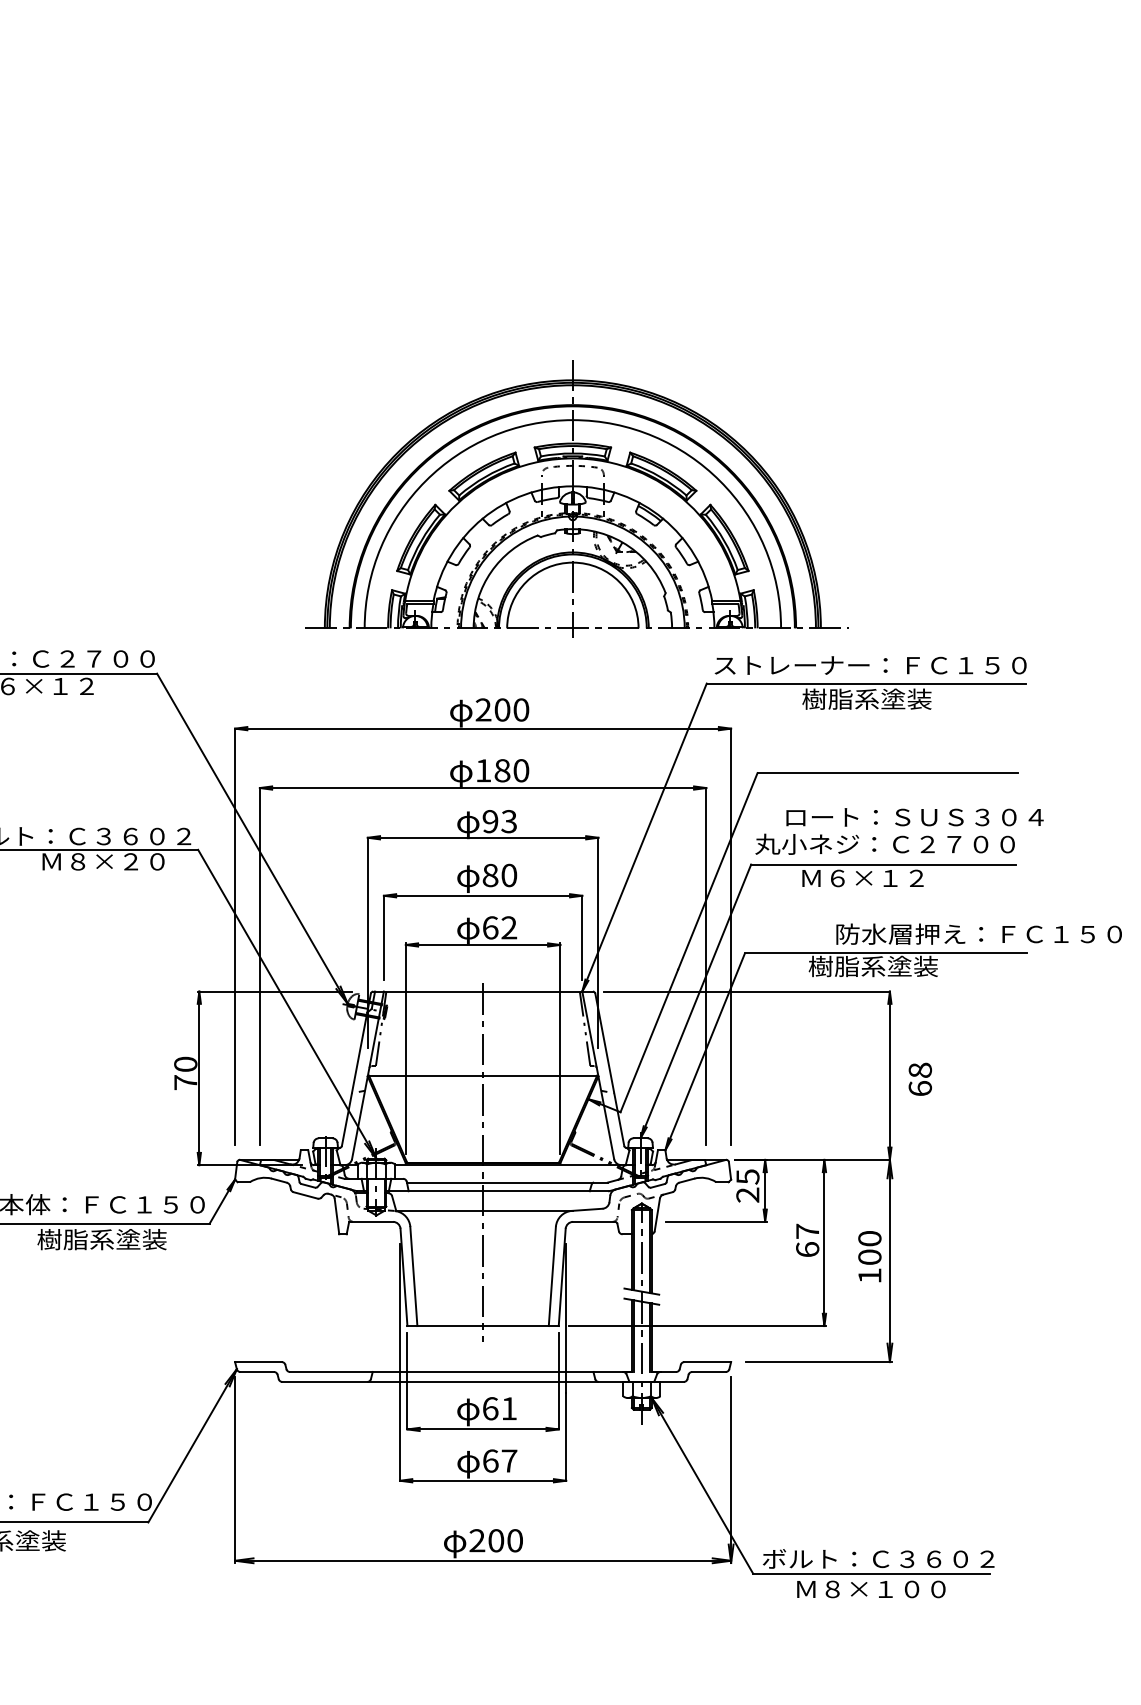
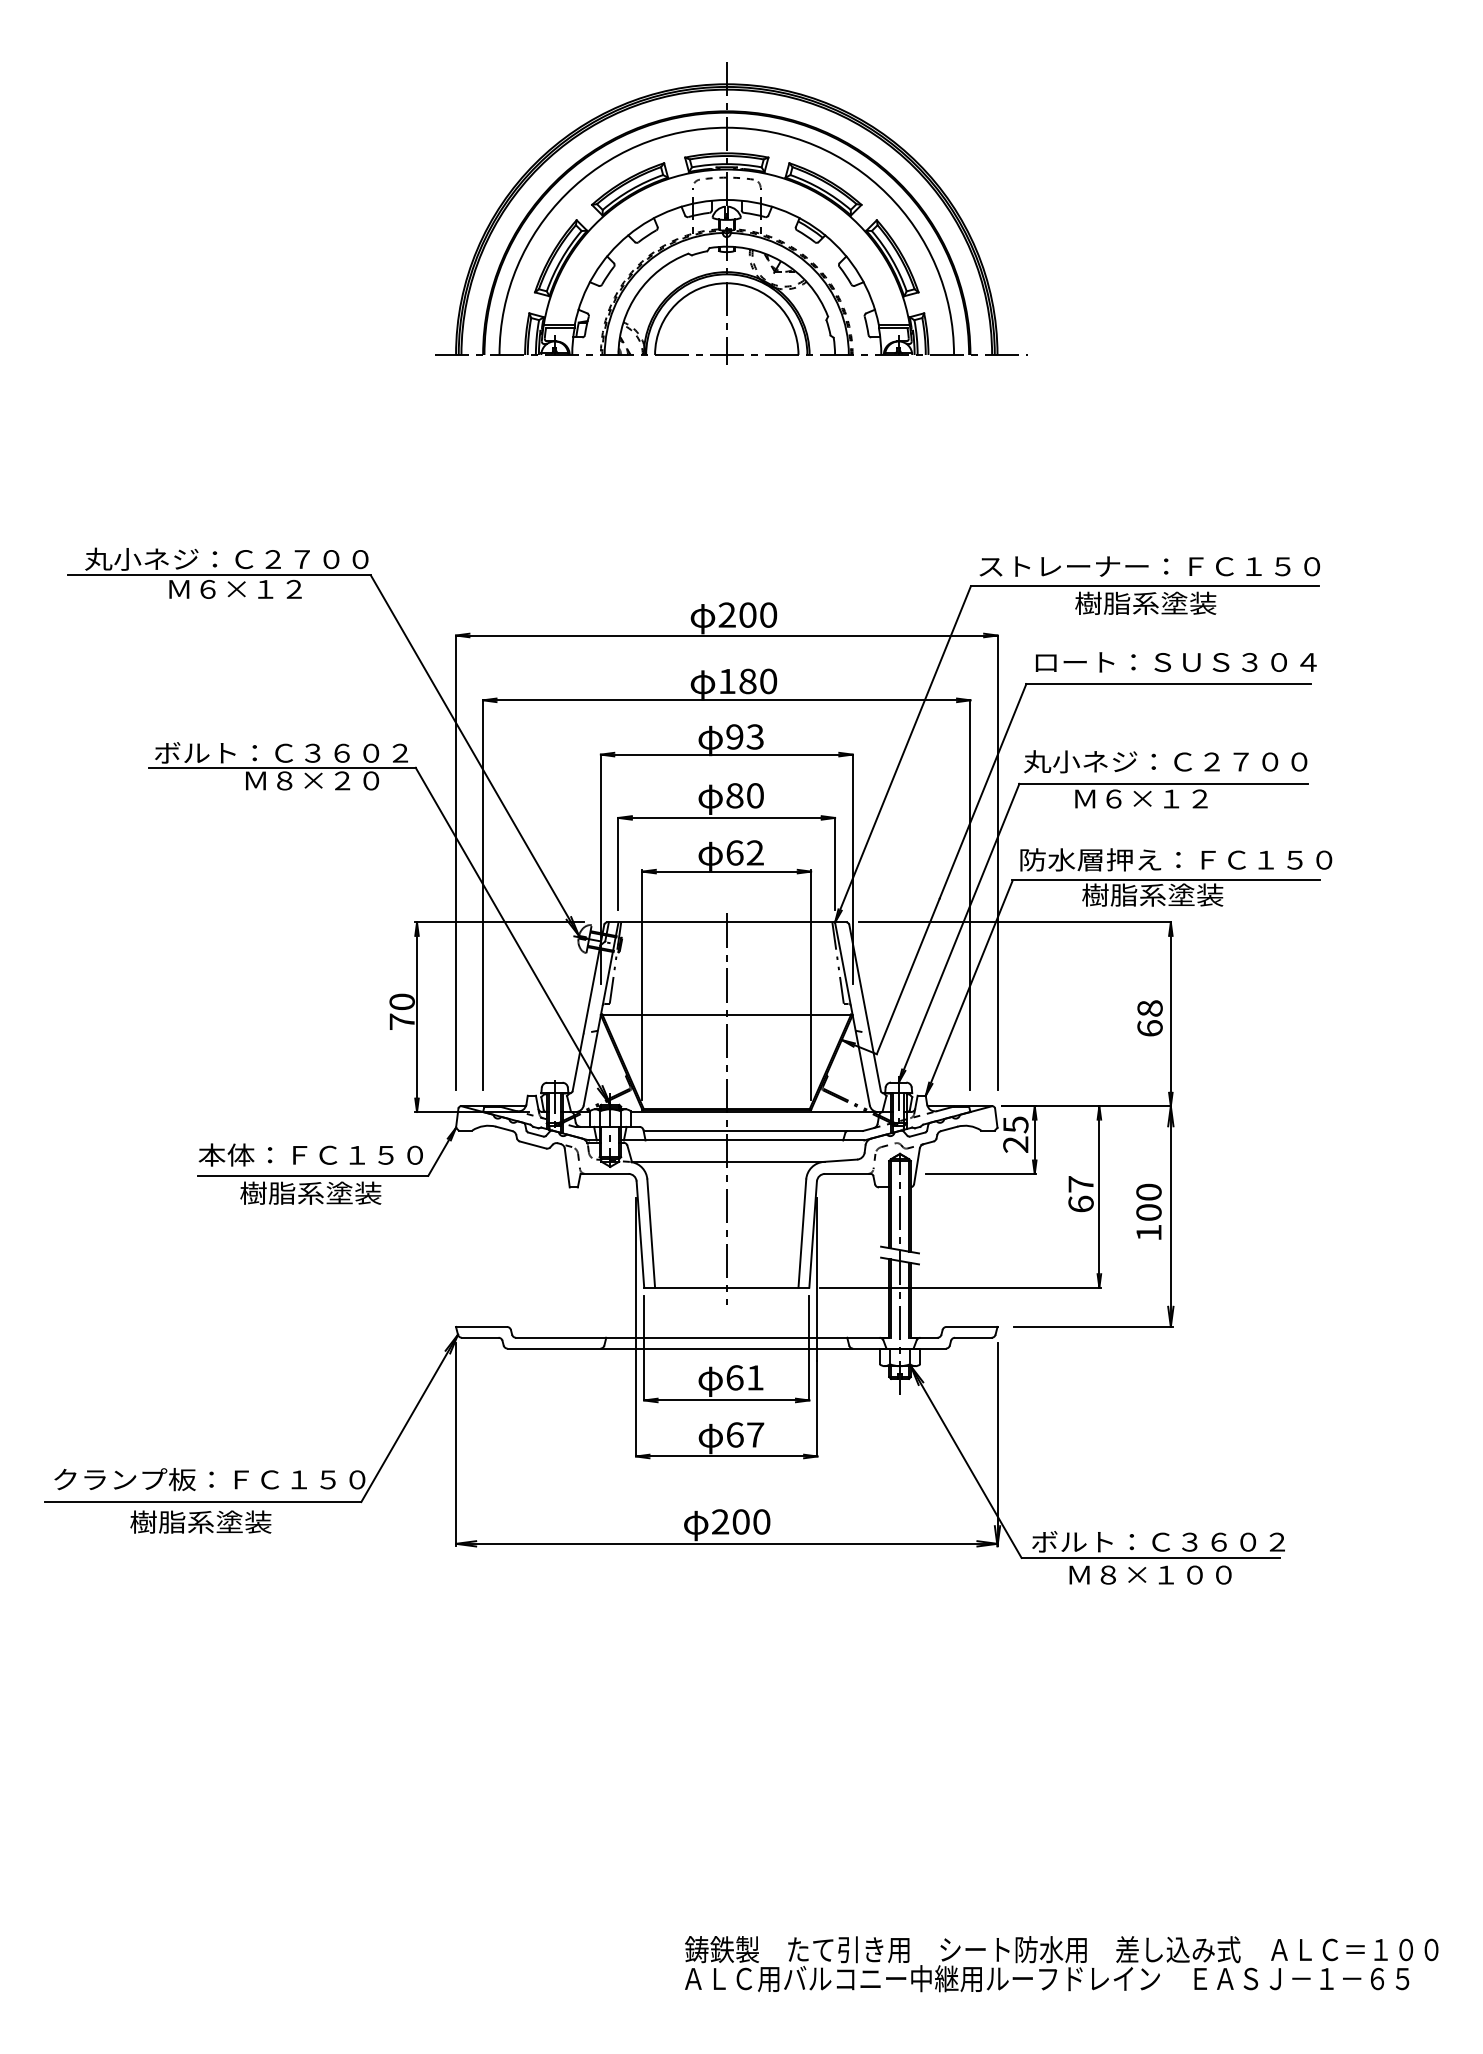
part: (577, 498) -> (731, 213), moved
text: (914, 817) -> (1175, 662), moved
text: (979, 933) -> (1176, 859), moved
text: (919, 1079) -> (1149, 1018), moved

